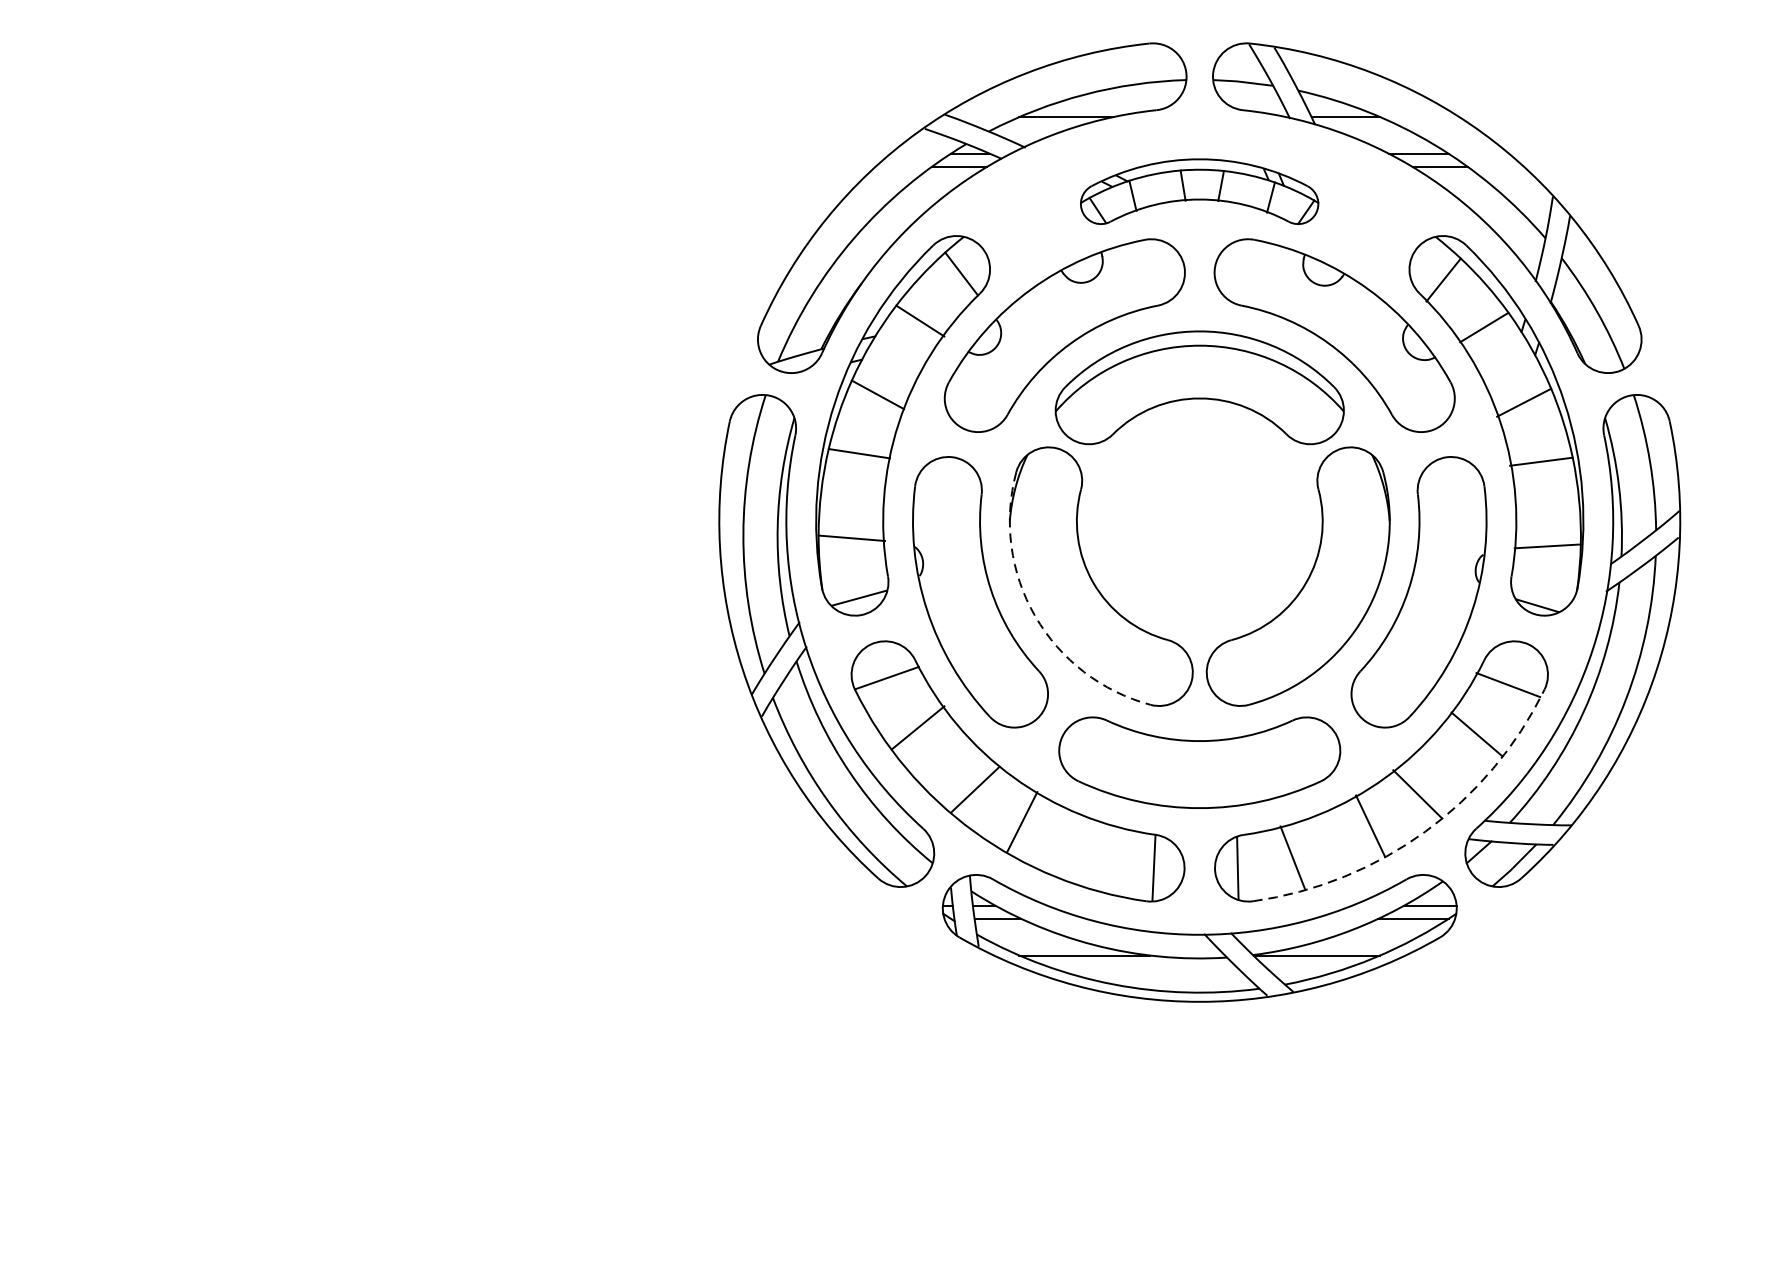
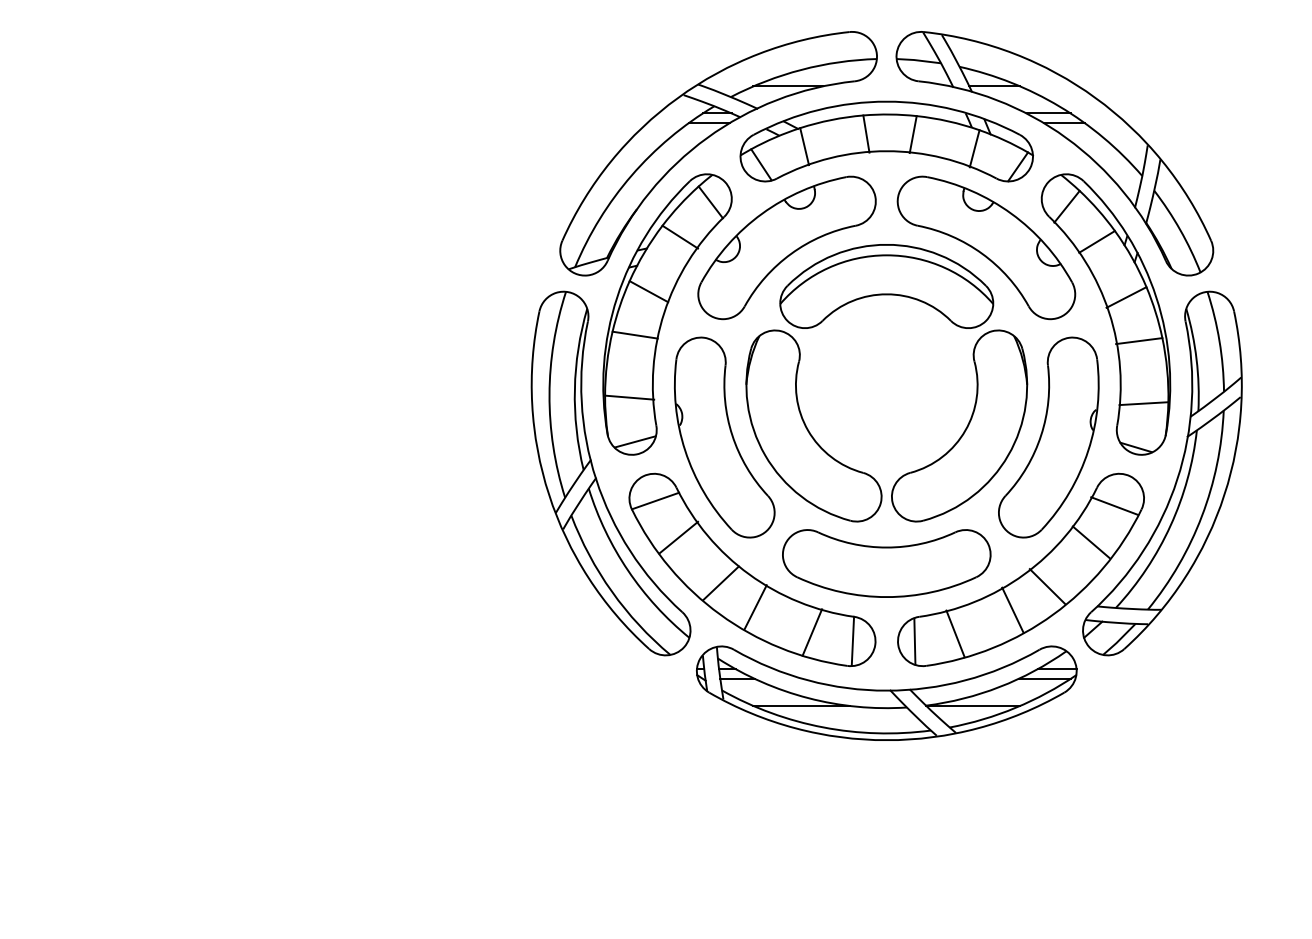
part: (1199, 191) -> (886, 141), size x1.67
arc: (1035, 616) -> (765, 455), dashed -> solid
arc: (1425, 831) -> (1053, 614), dashed -> solid
line: (1099, 856) -> (812, 632), added

